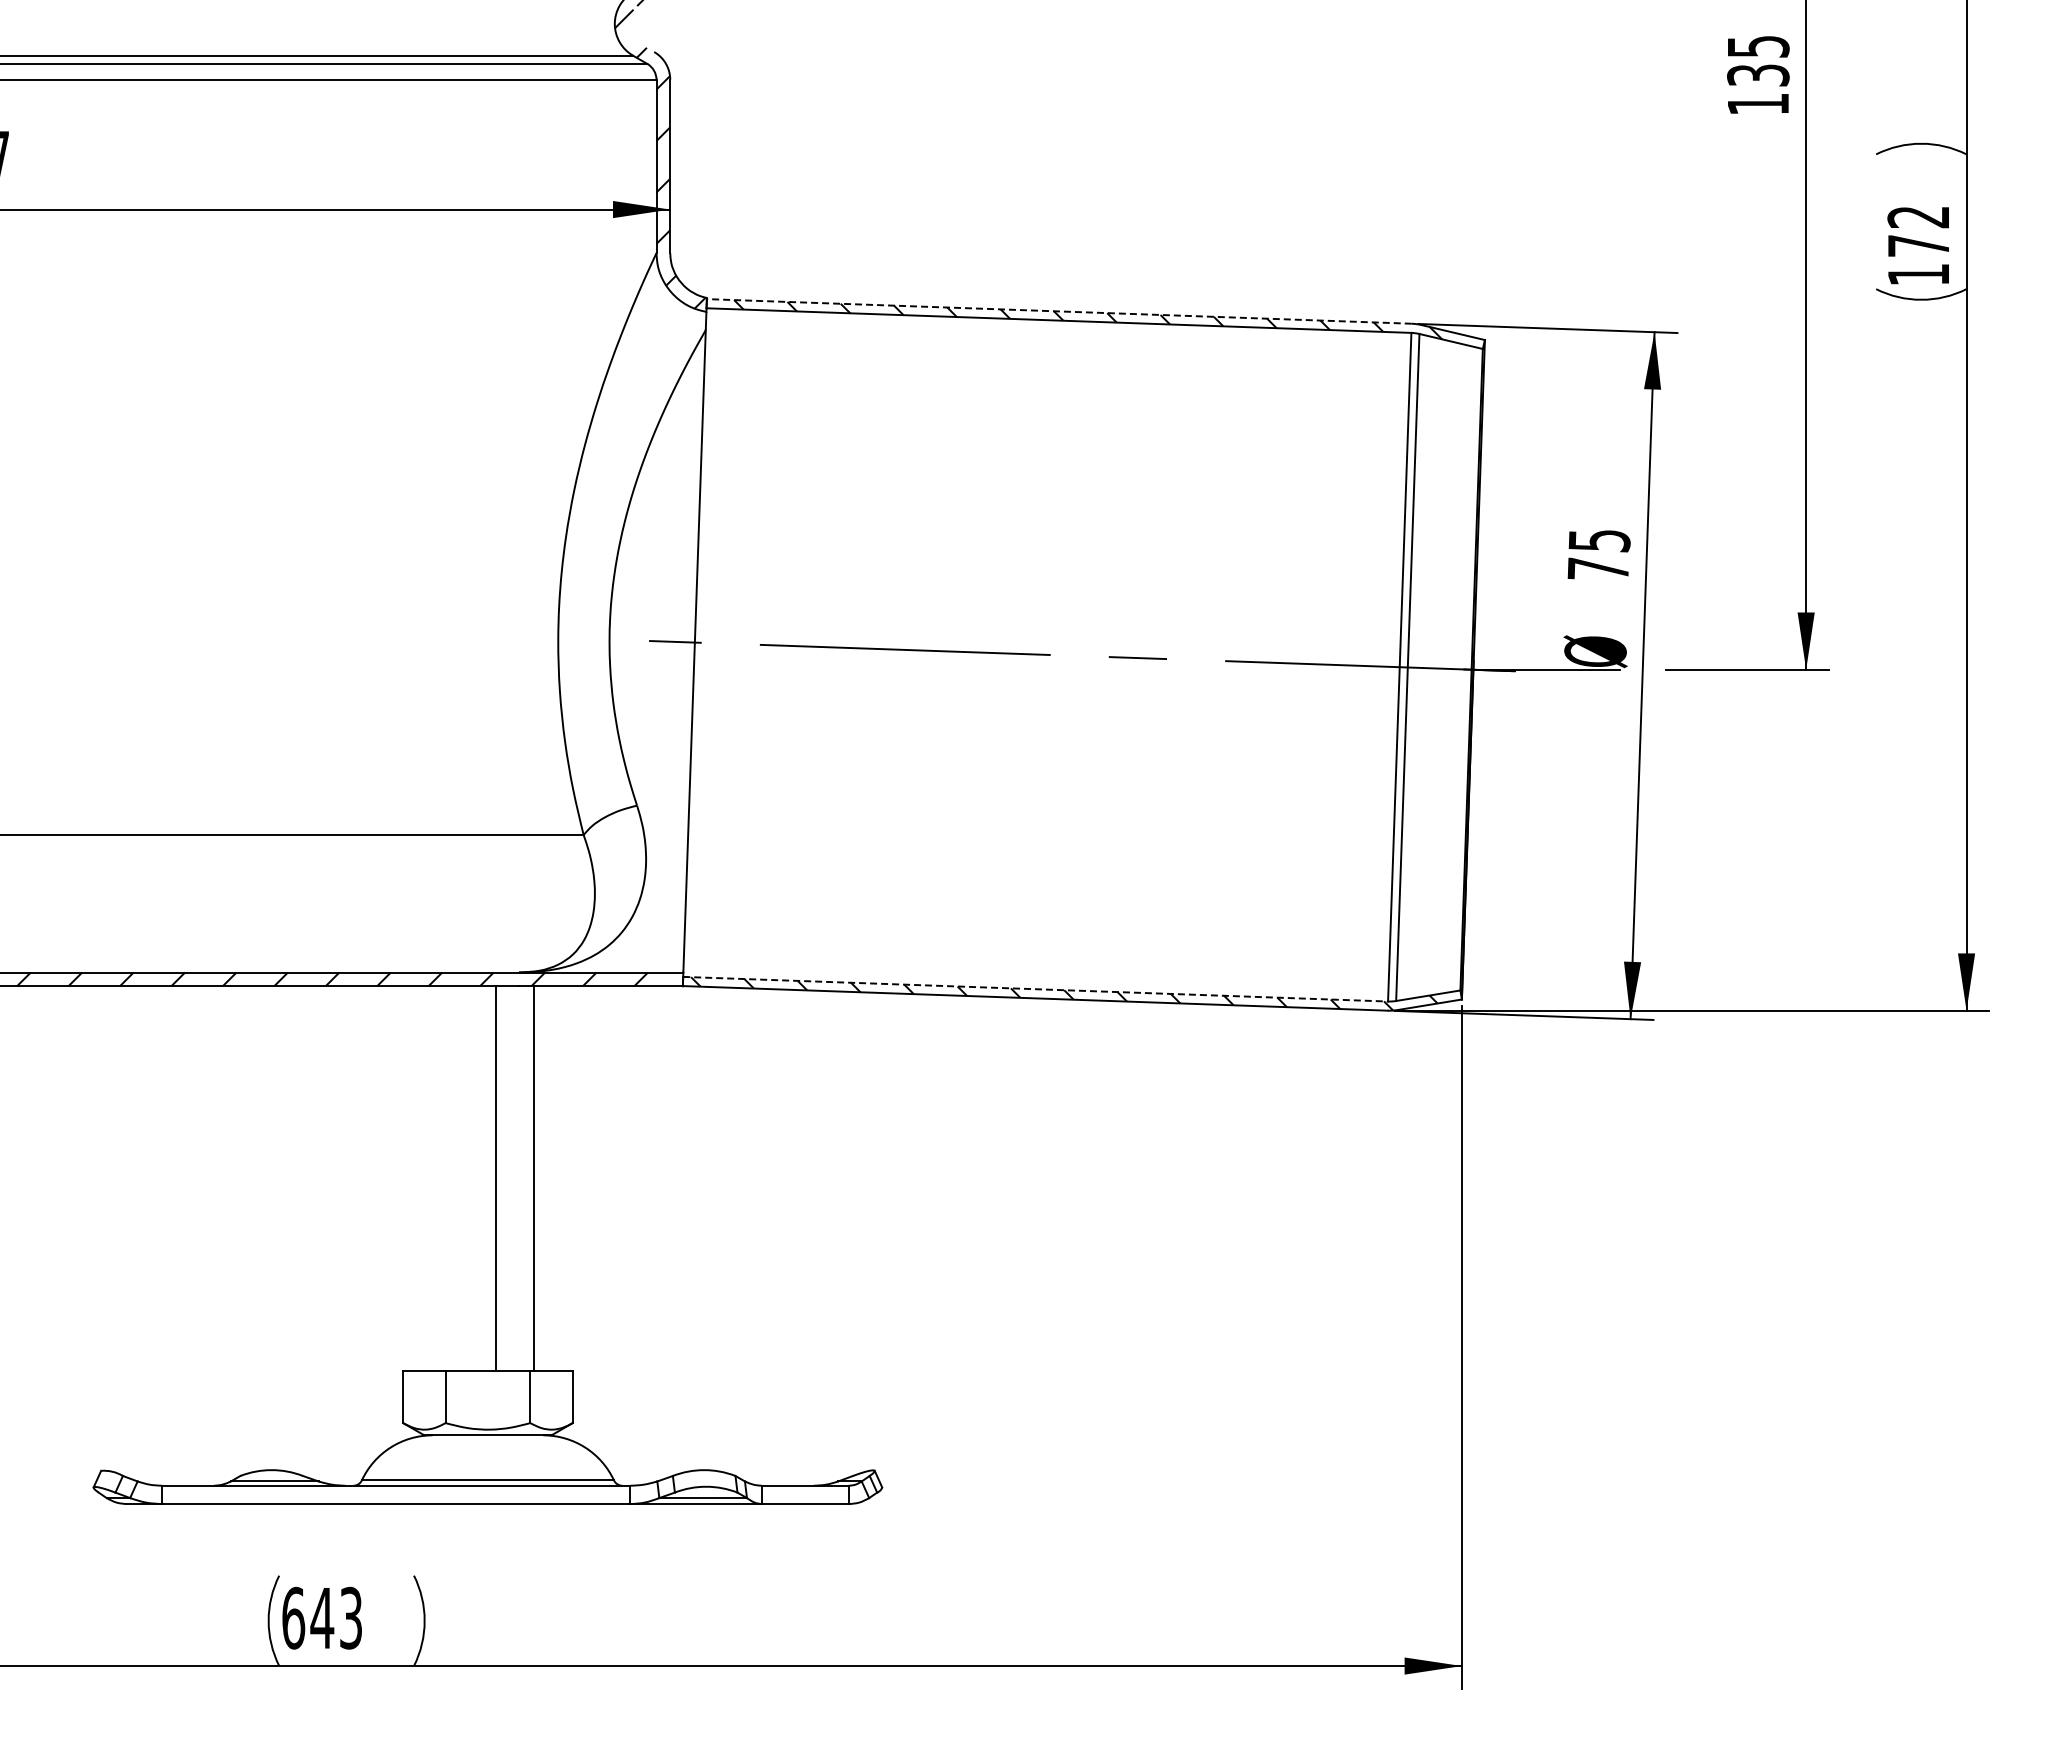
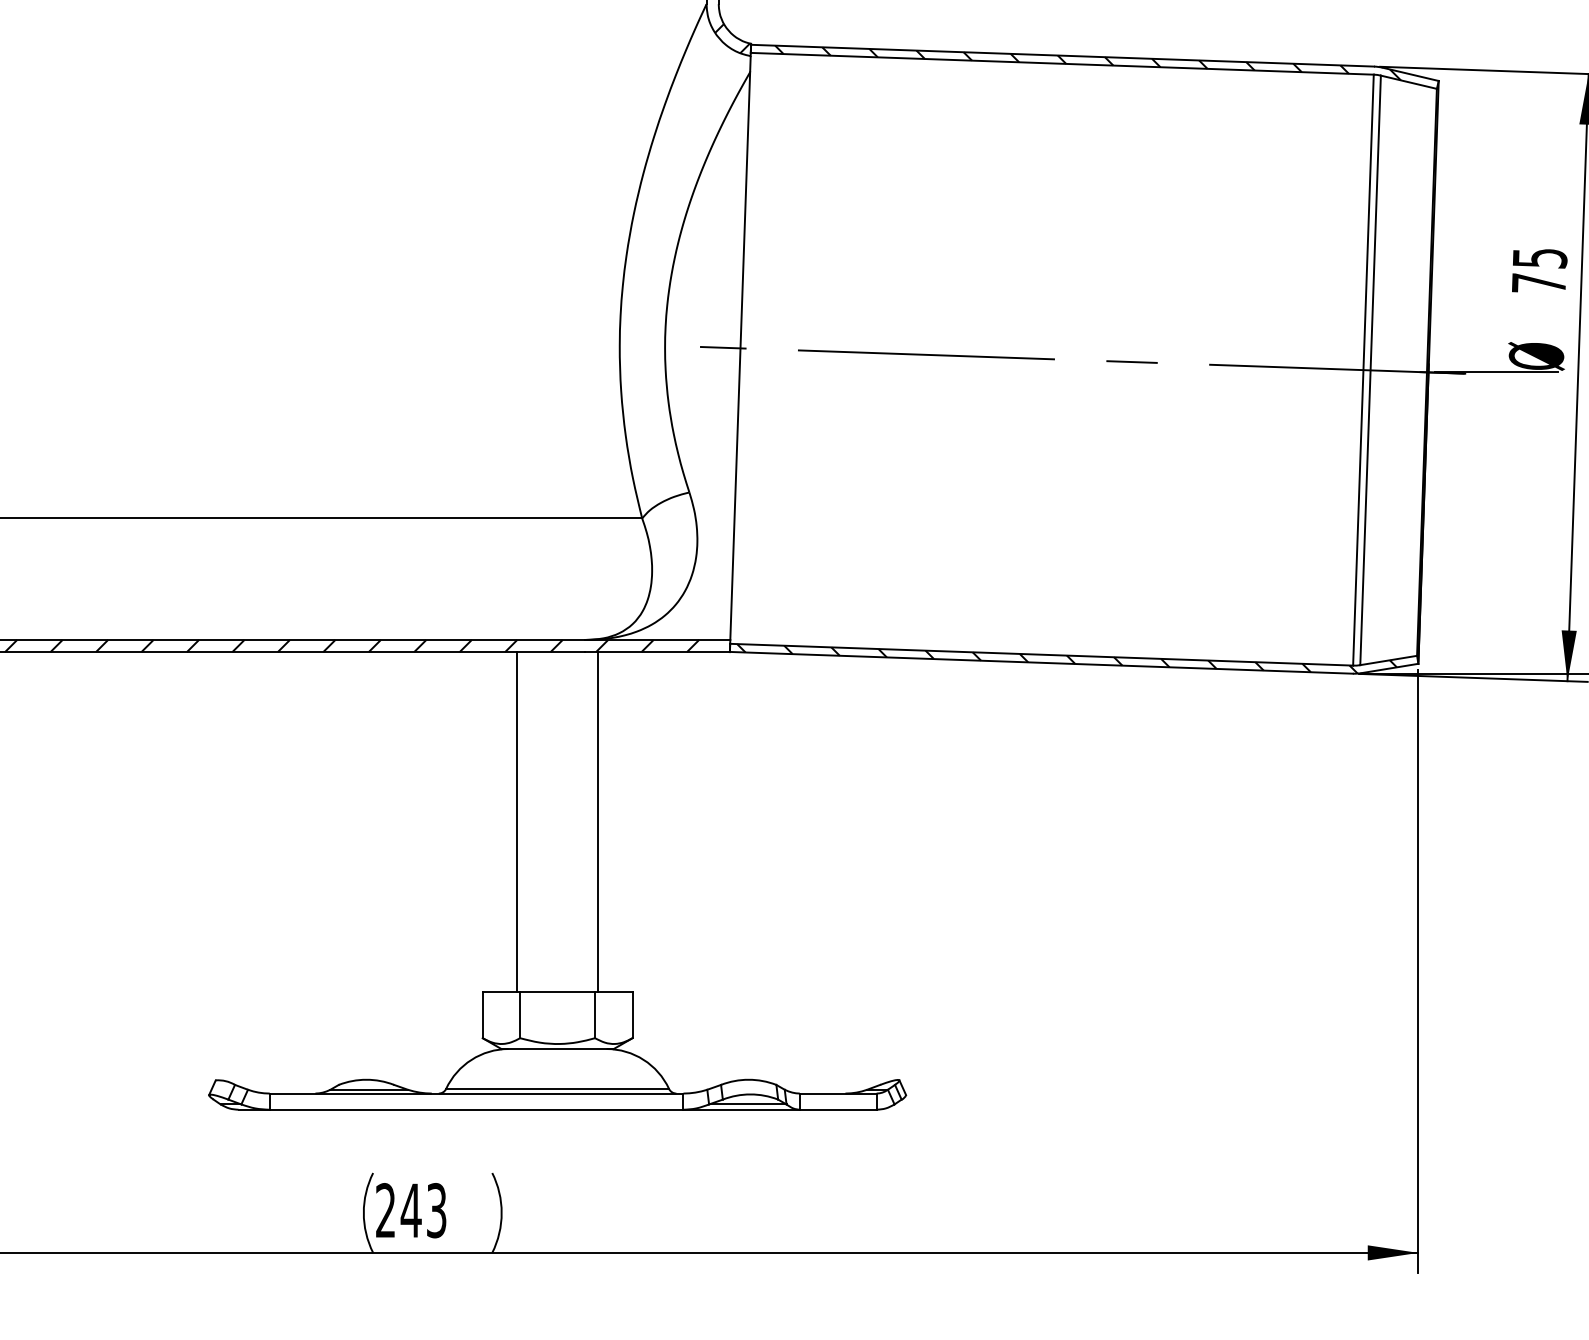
line: (1059, 311) -> (1062, 55), dashed -> solid
line: (1035, 989) -> (1041, 654), dashed -> solid
line: (496, 1178) -> (517, 822), moved
text: (293, 1617) -> (385, 1210), 643 -> 243

